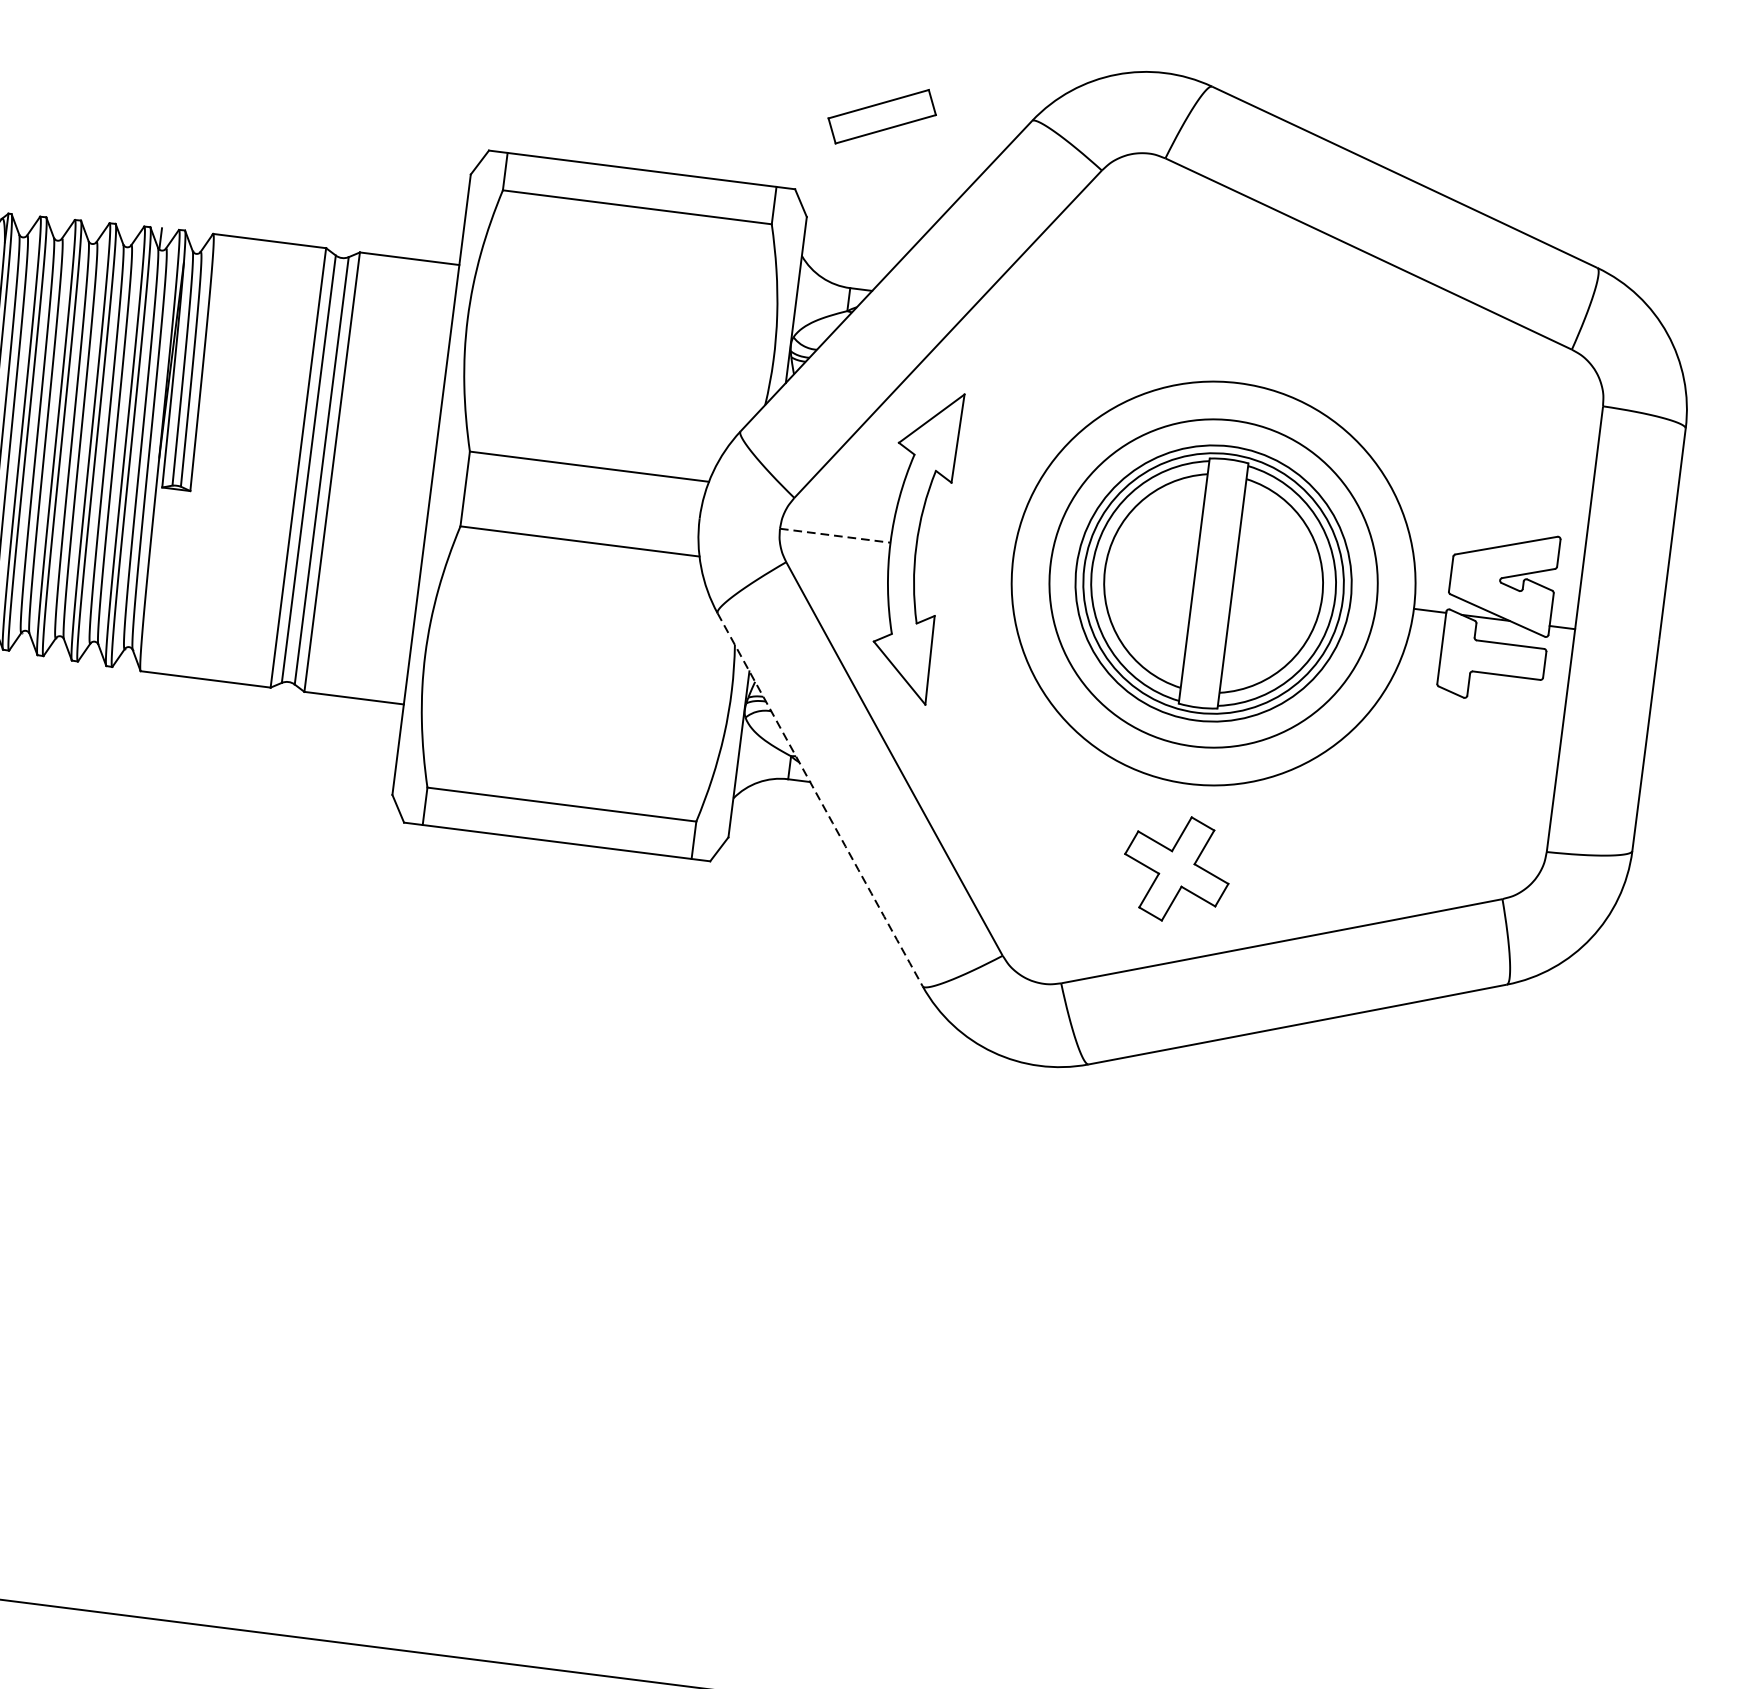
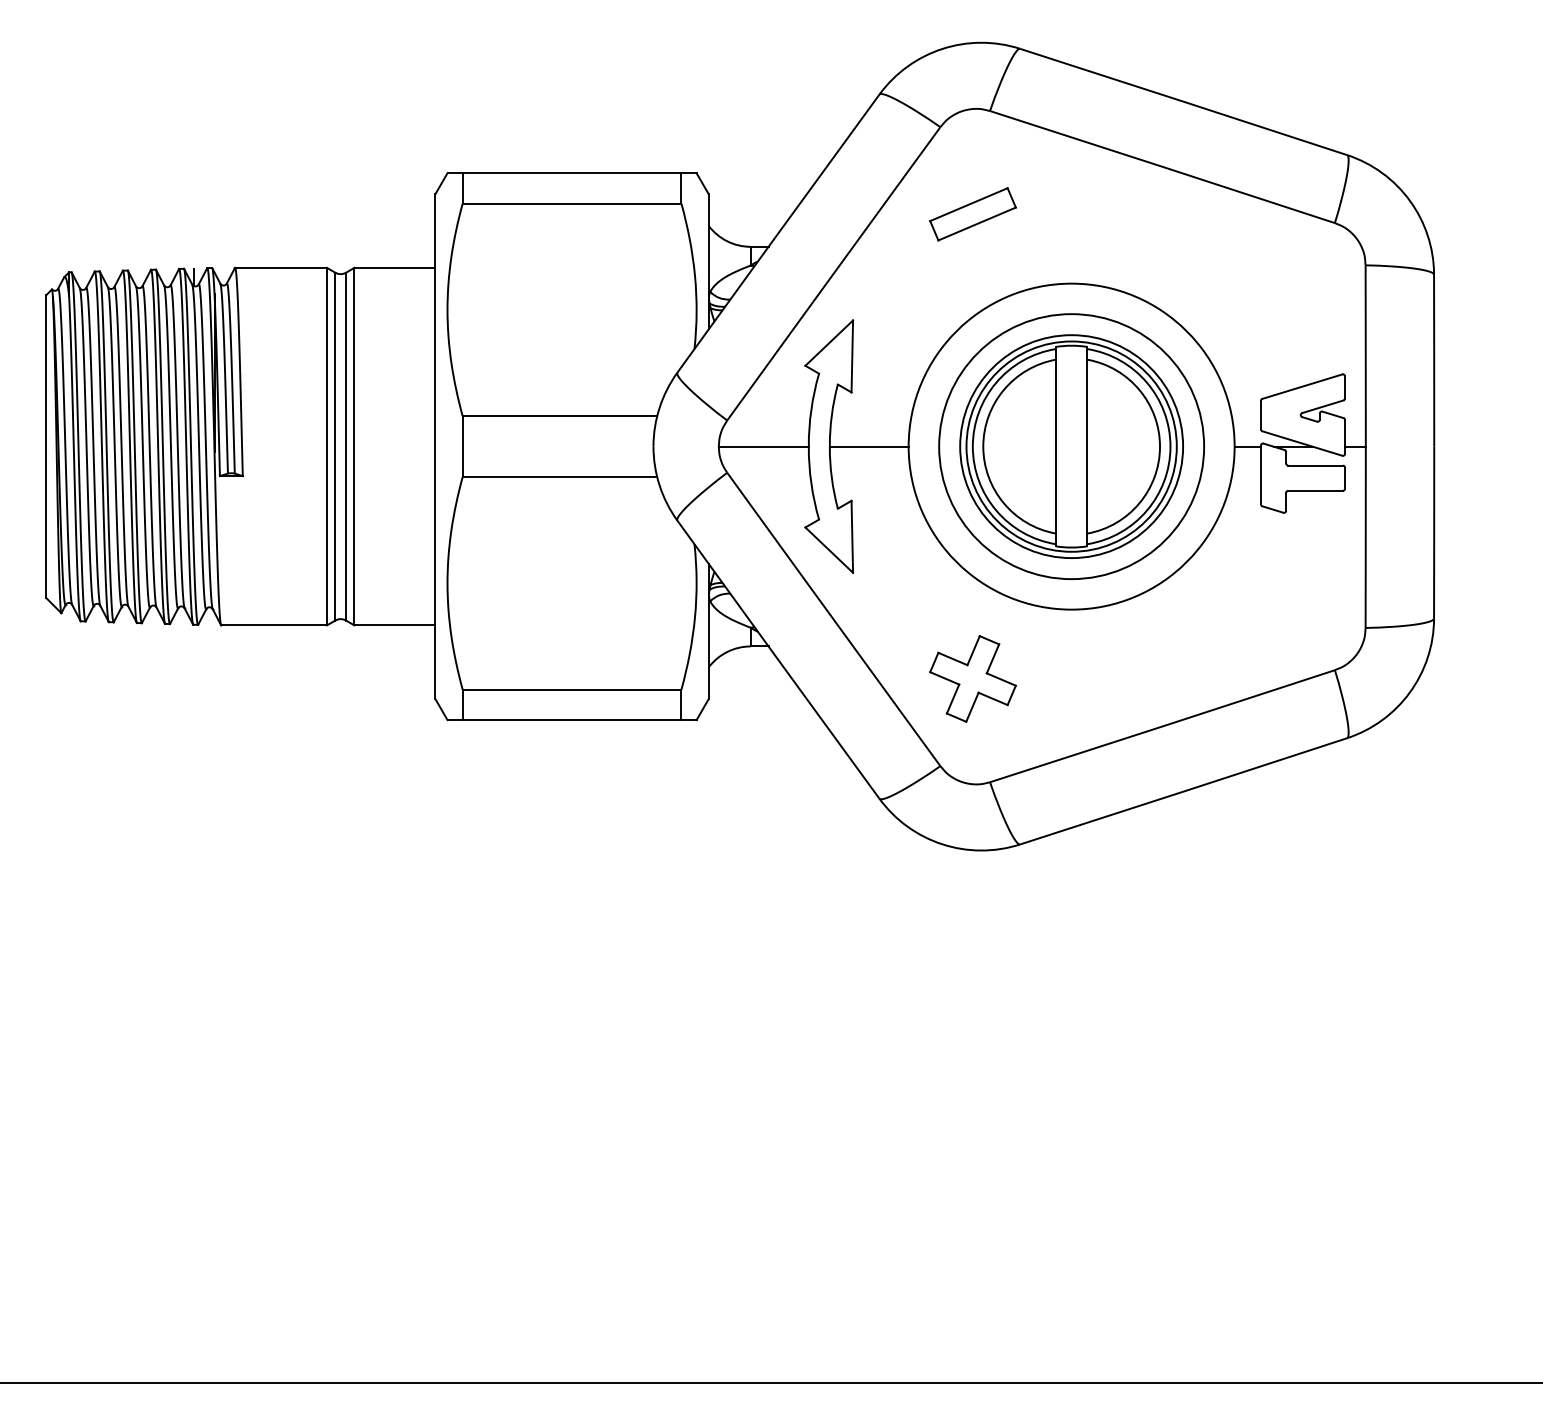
part: (881, 116) -> (972, 214), moved
line: (834, 535) -> (763, 446), dashed -> solid
line: (963, 551) -> (868, 446), added
arc: (820, 799) -> (778, 659), dashed -> solid
part: (1176, 868) -> (972, 678), moved

